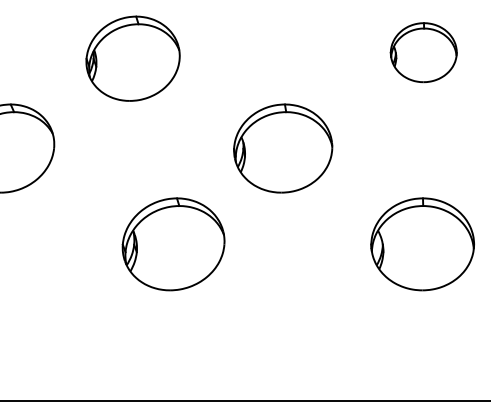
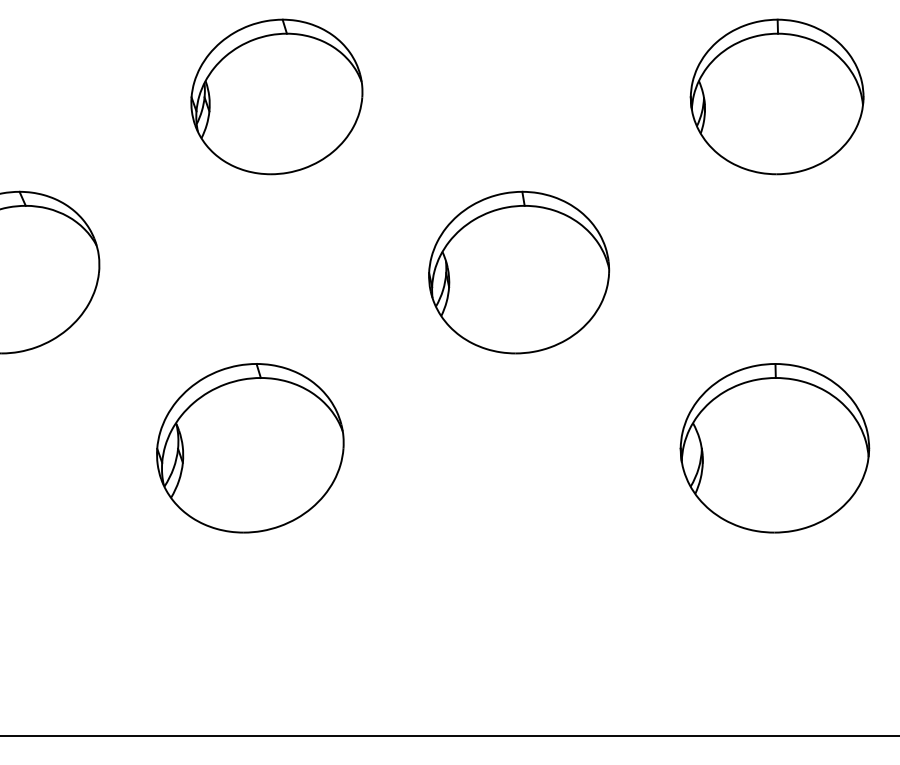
part: (423, 52) -> (776, 96), size x1.43
part: (132, 58) -> (275, 96), moved
part: (173, 244) -> (250, 448), moved

